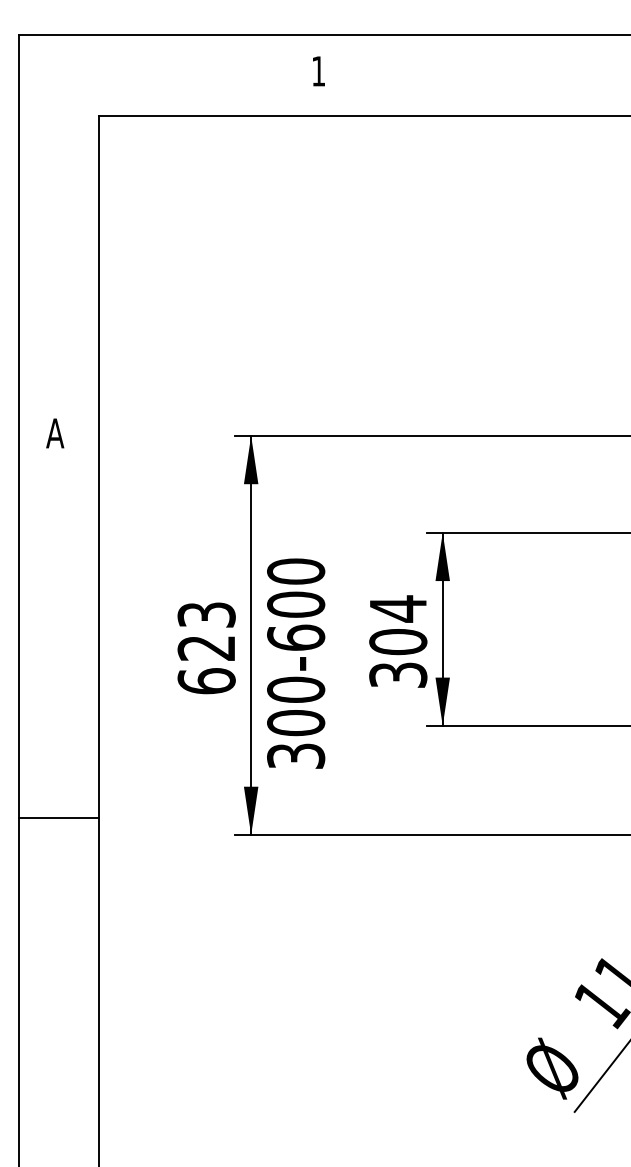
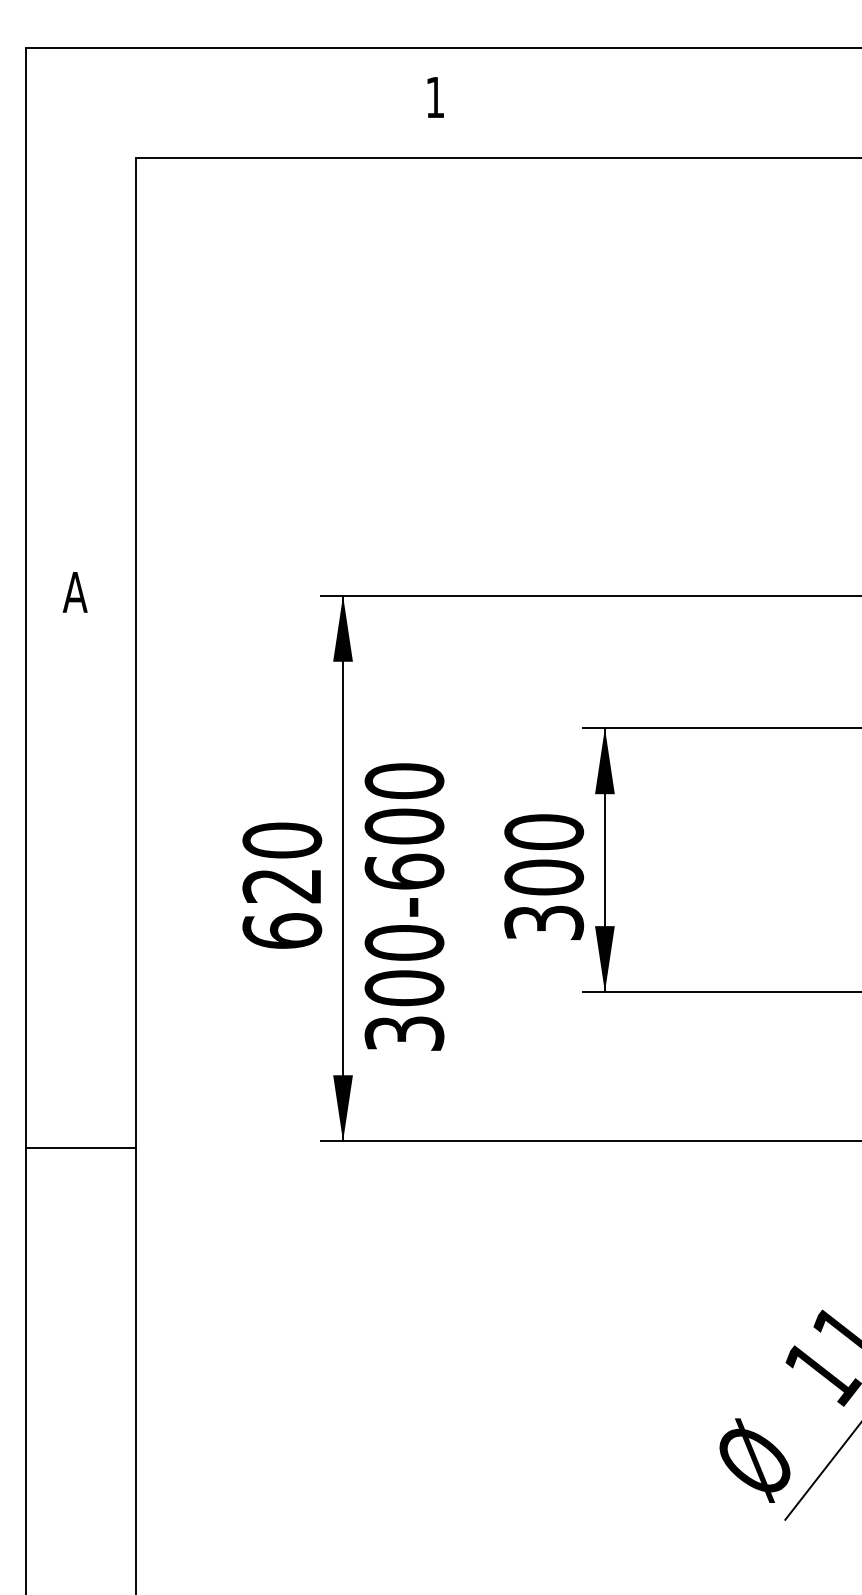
text: (398, 609) -> (544, 832), 304 -> 300
text: (206, 614) -> (282, 840), 623 -> 620
line: (59, 817) -> (80, 1147), moved

